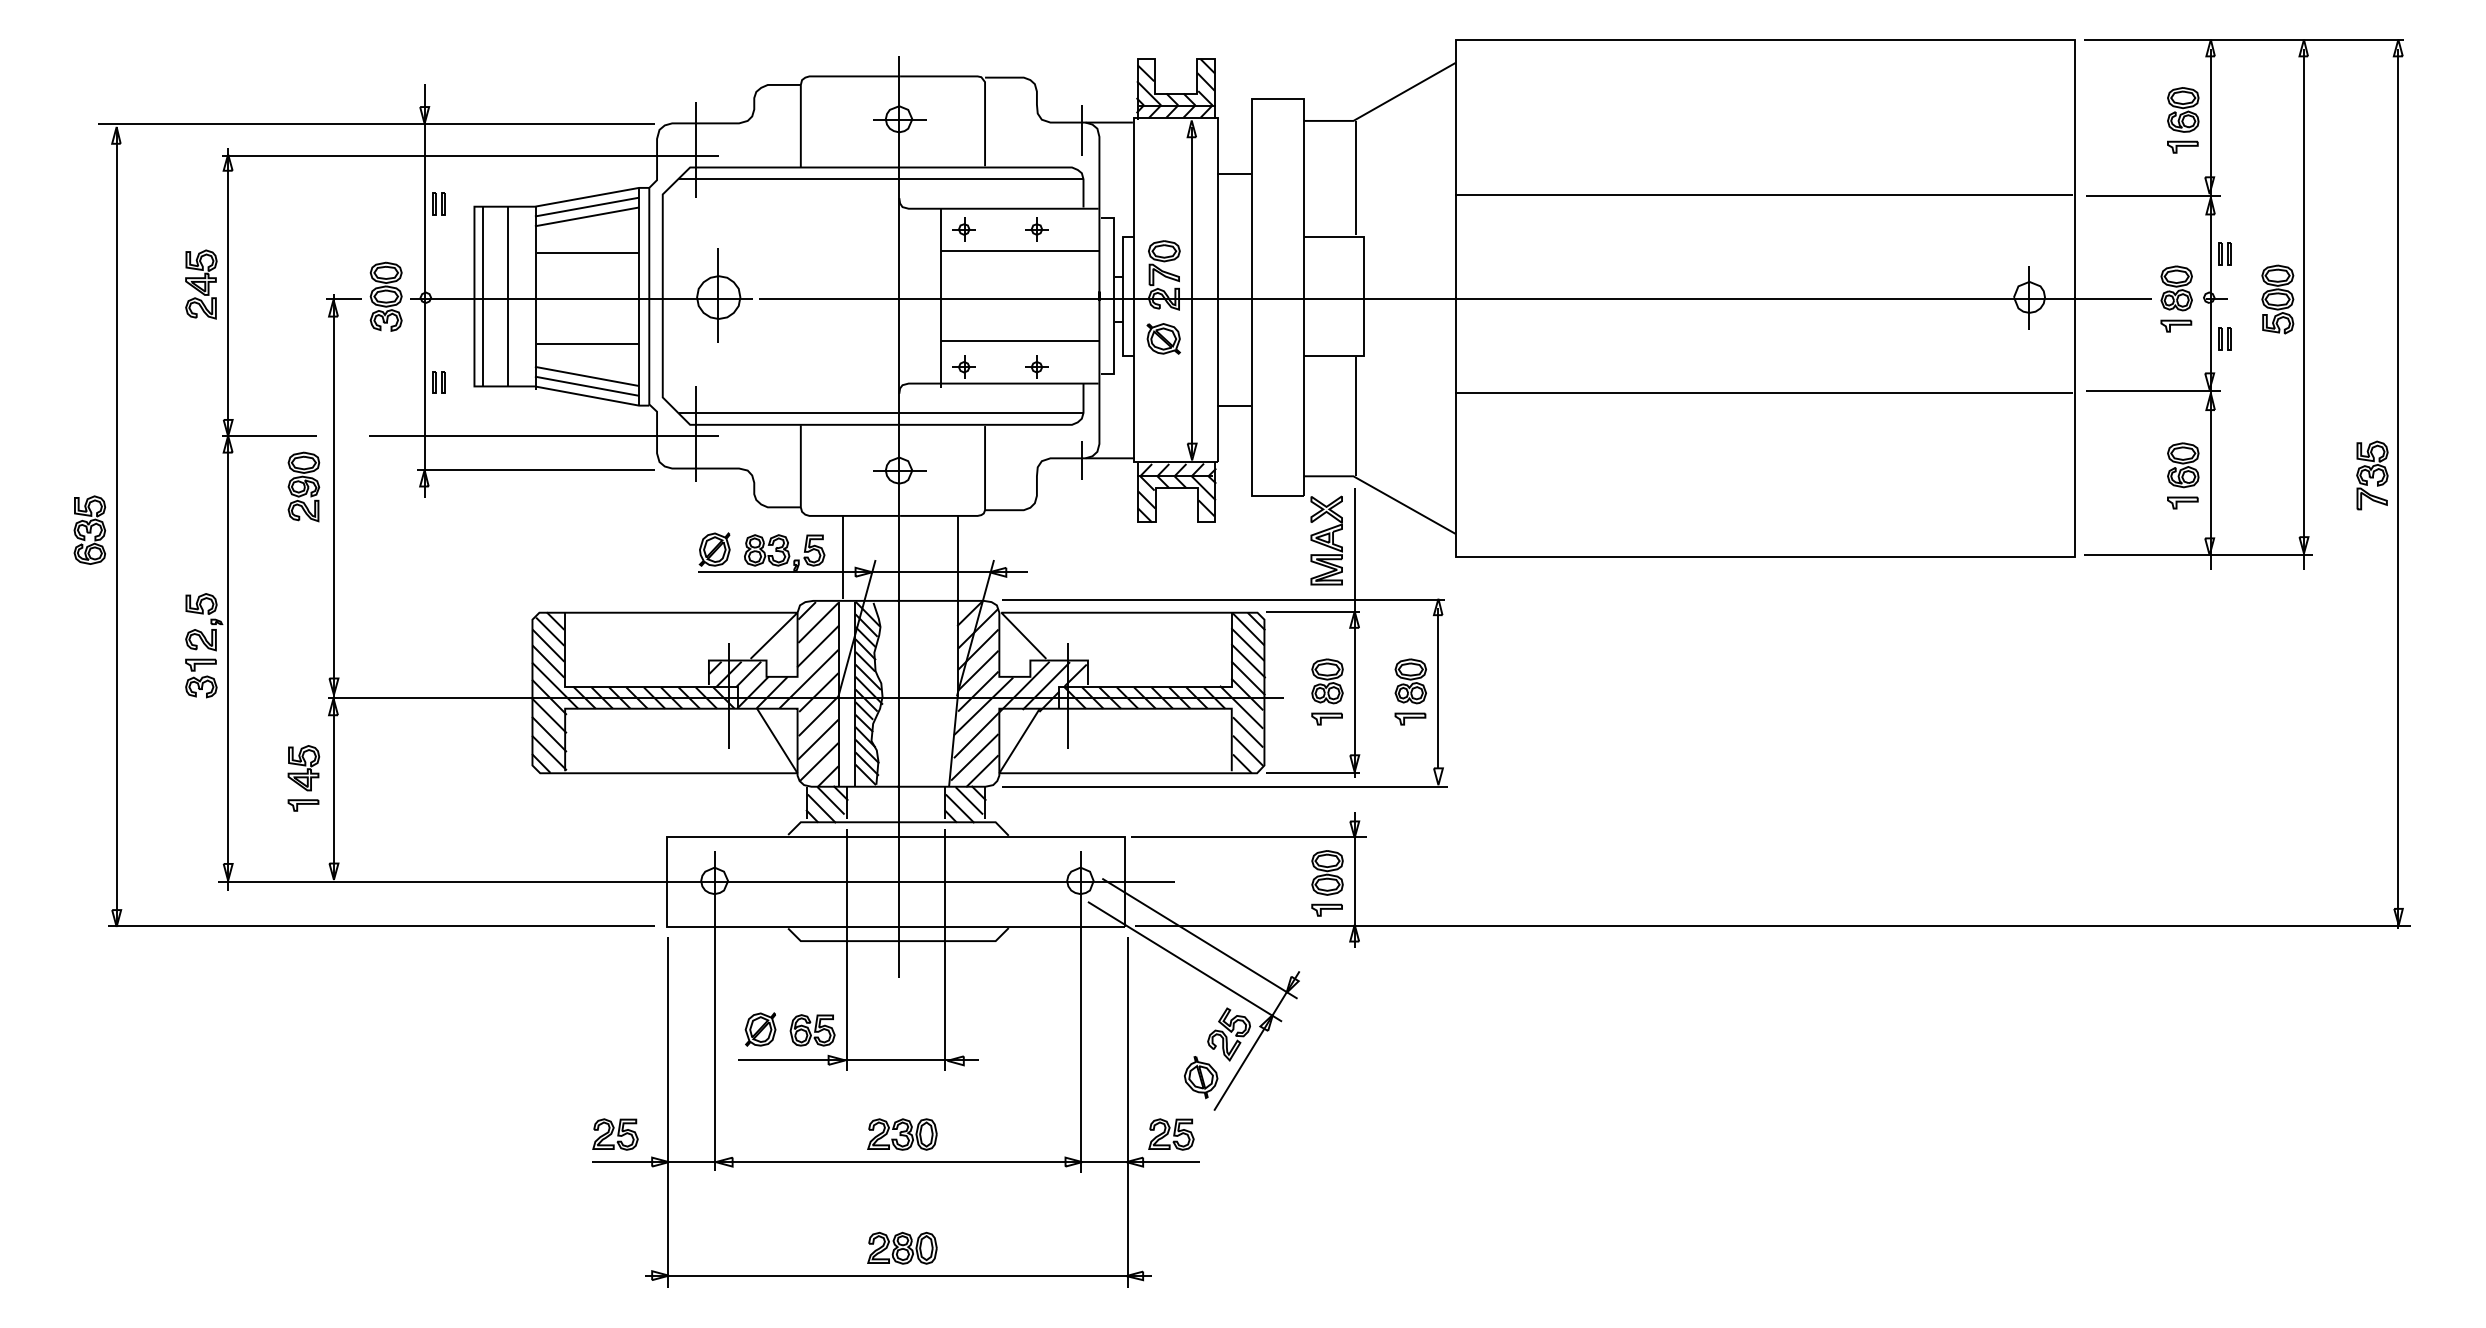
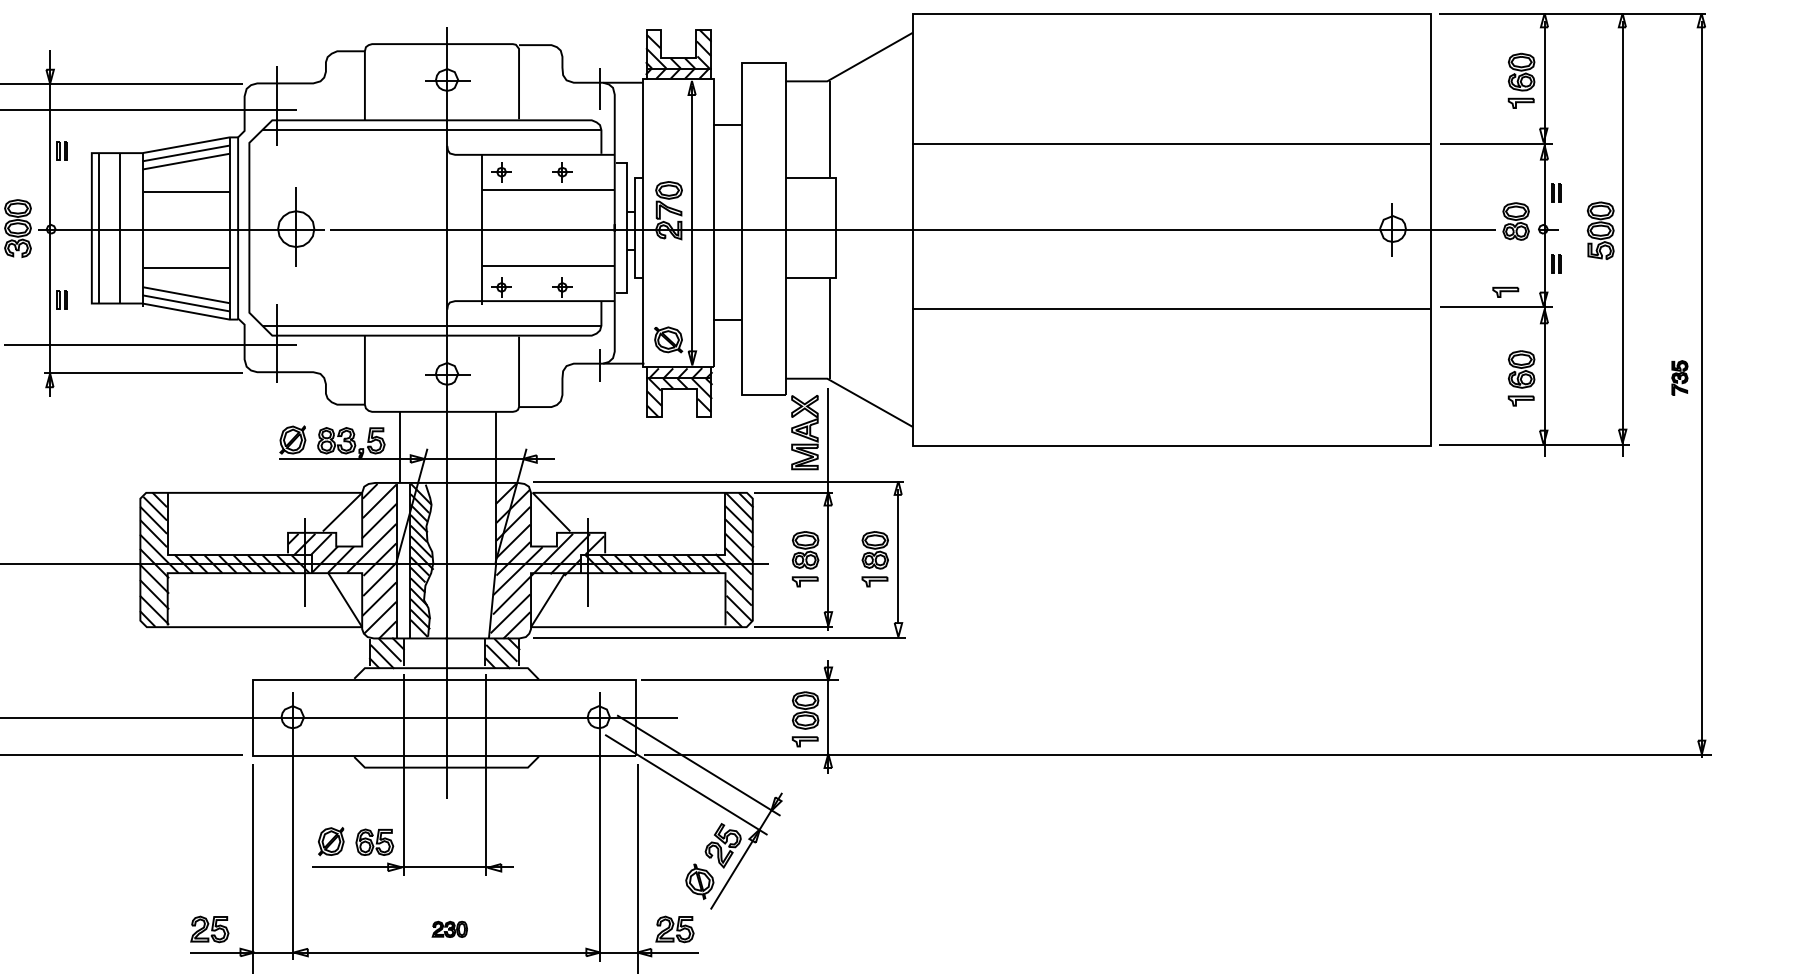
part: (2176, 325) -> (1505, 291), moved
part: (1163, 338) -> (668, 339), moved
part: (2372, 475) -> (1679, 378), size x0.6
part: (902, 1134) -> (449, 929), size x0.6

